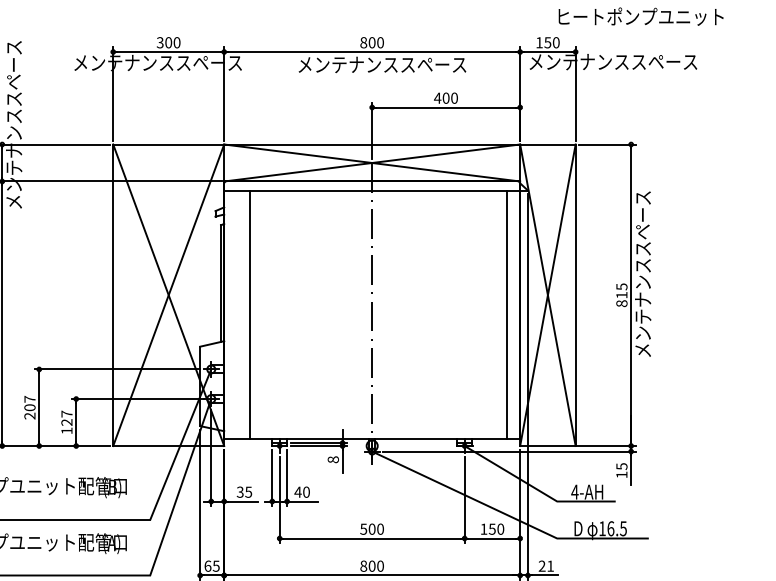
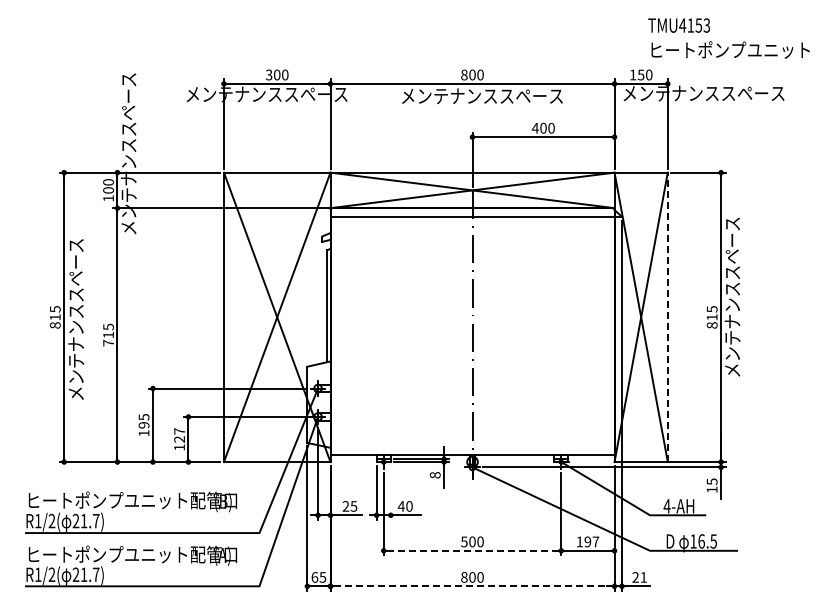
line: (575, 295) -> (667, 317), solid -> dashed
line: (250, 314) -> (355, 335), removed
line: (507, 314) -> (602, 335), removed
text: (29, 407) -> (143, 425), 207 -> 195
line: (286, 477) -> (390, 492), removed
text: (239, 492) -> (345, 506), 35 -> 25
text: (496, 528) -> (591, 541), 150 -> 197
line: (373, 538) -> (473, 550), solid -> dashed
line: (373, 575) -> (473, 586), solid -> dashed

